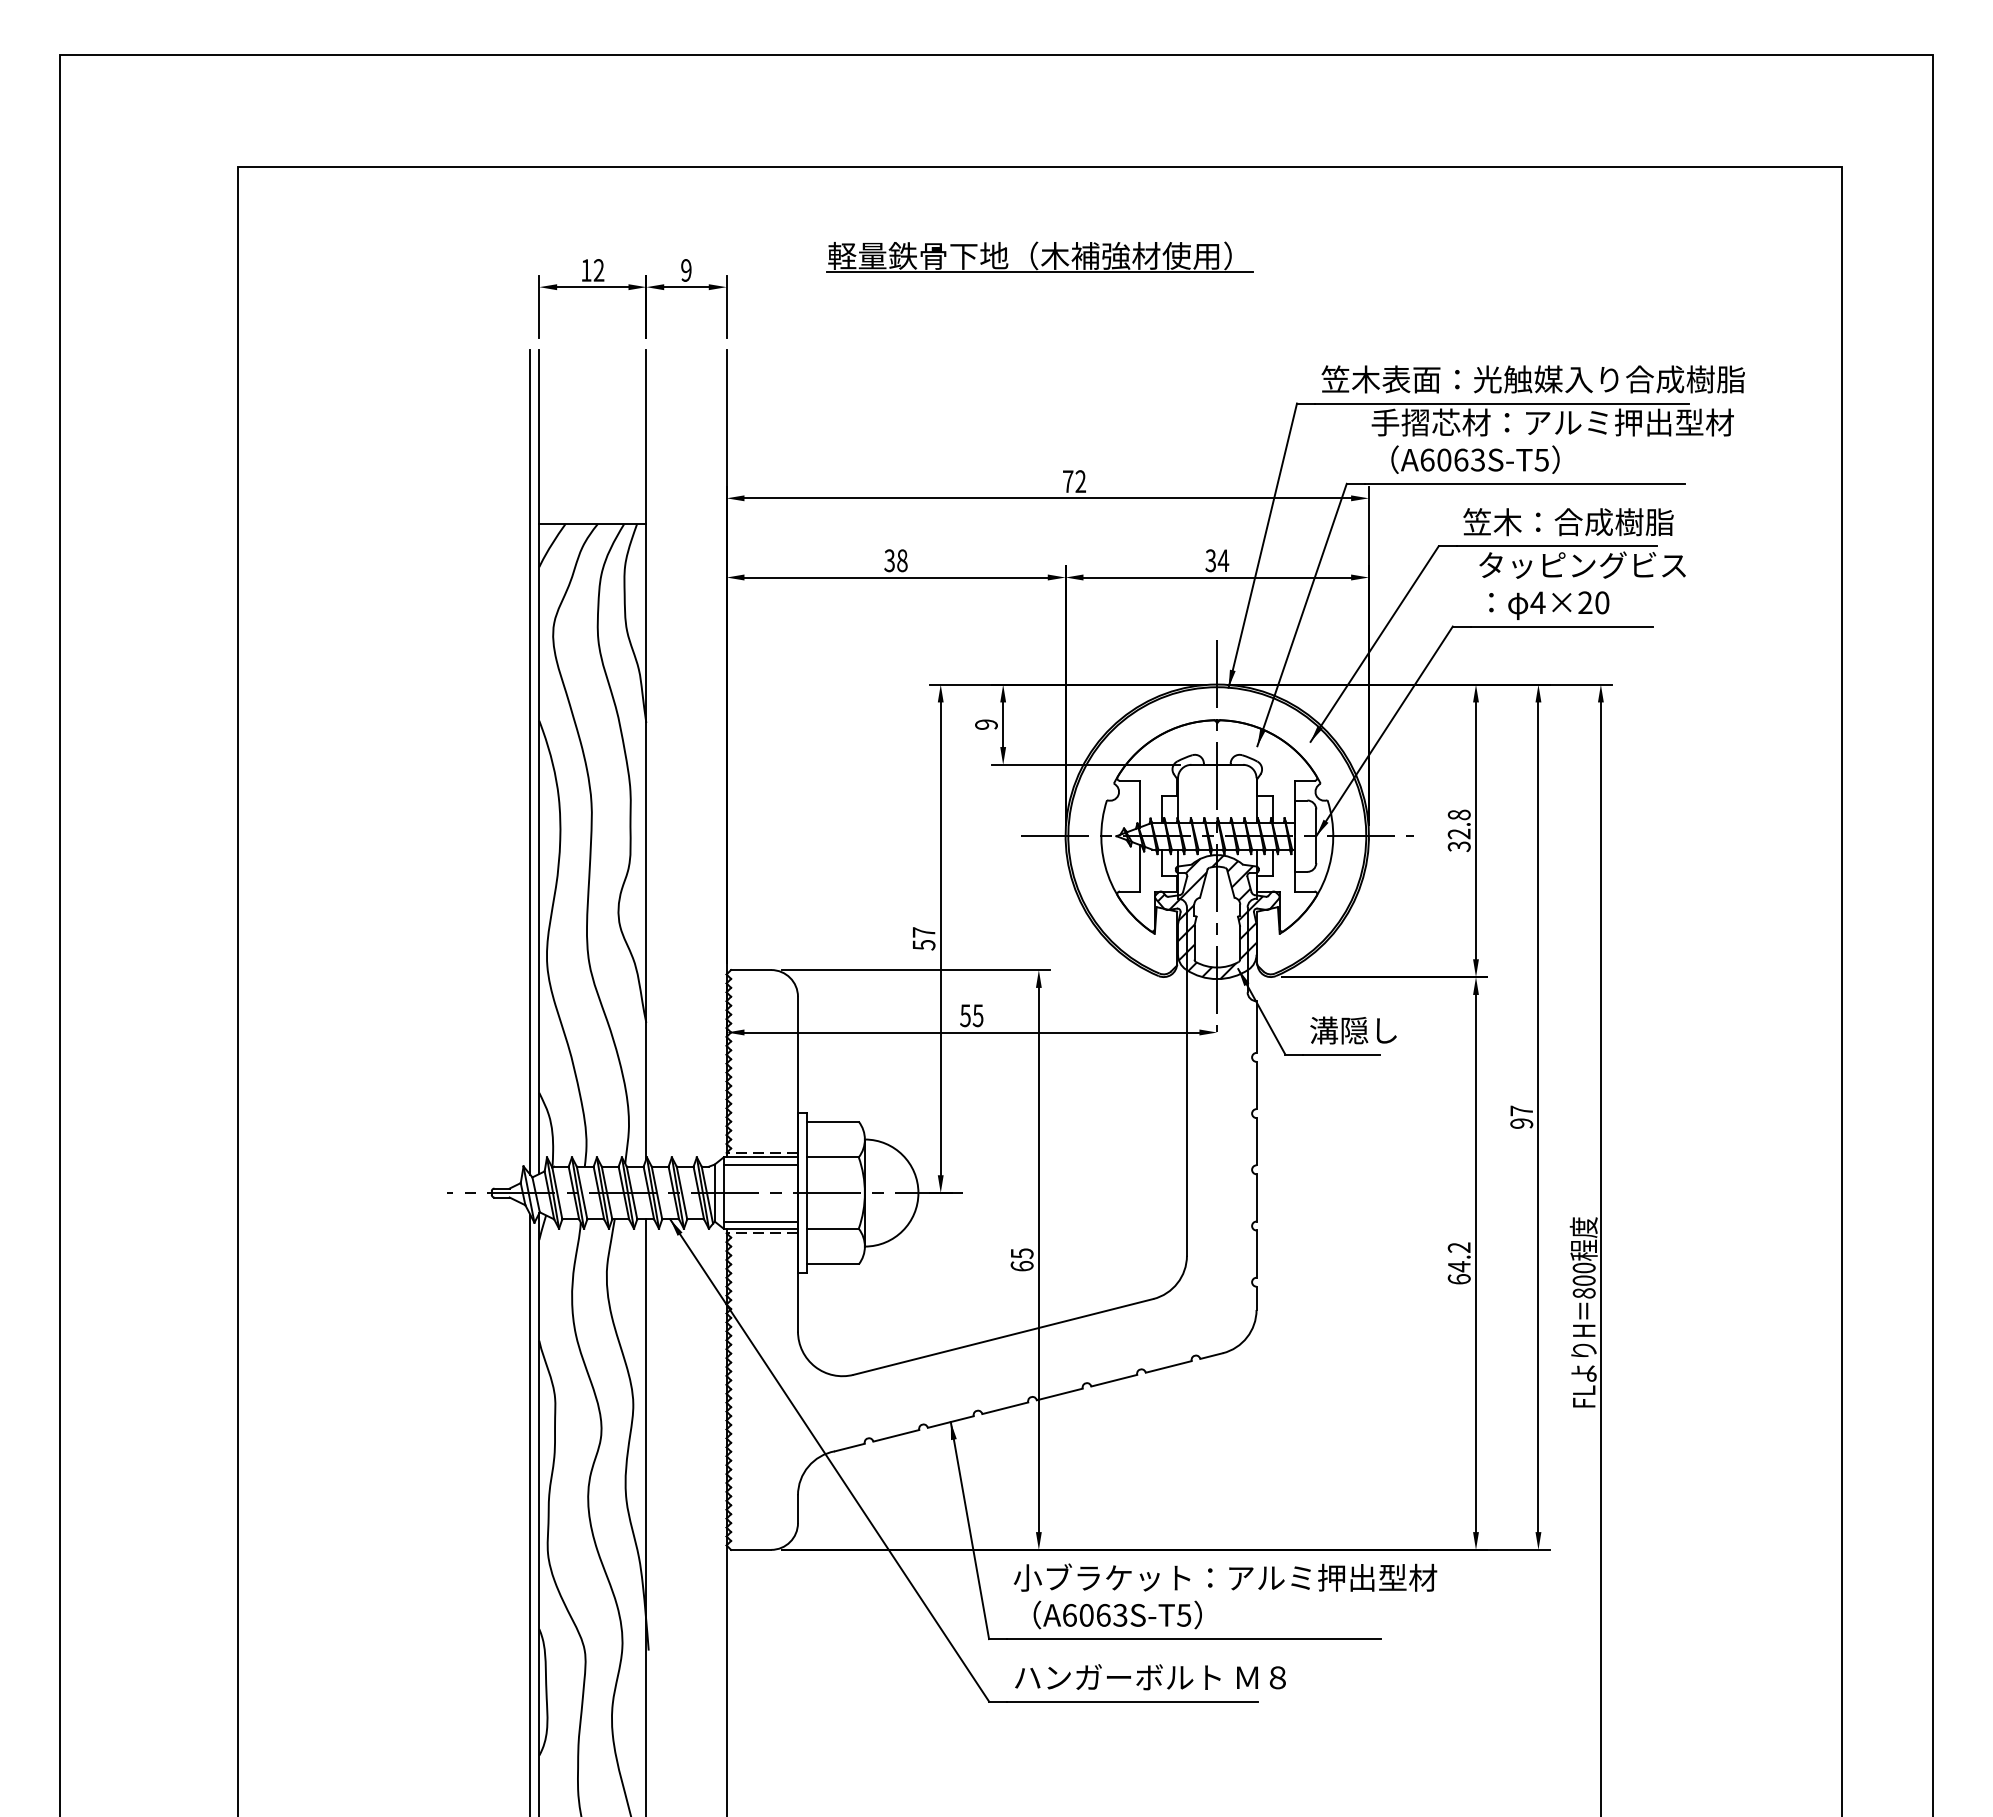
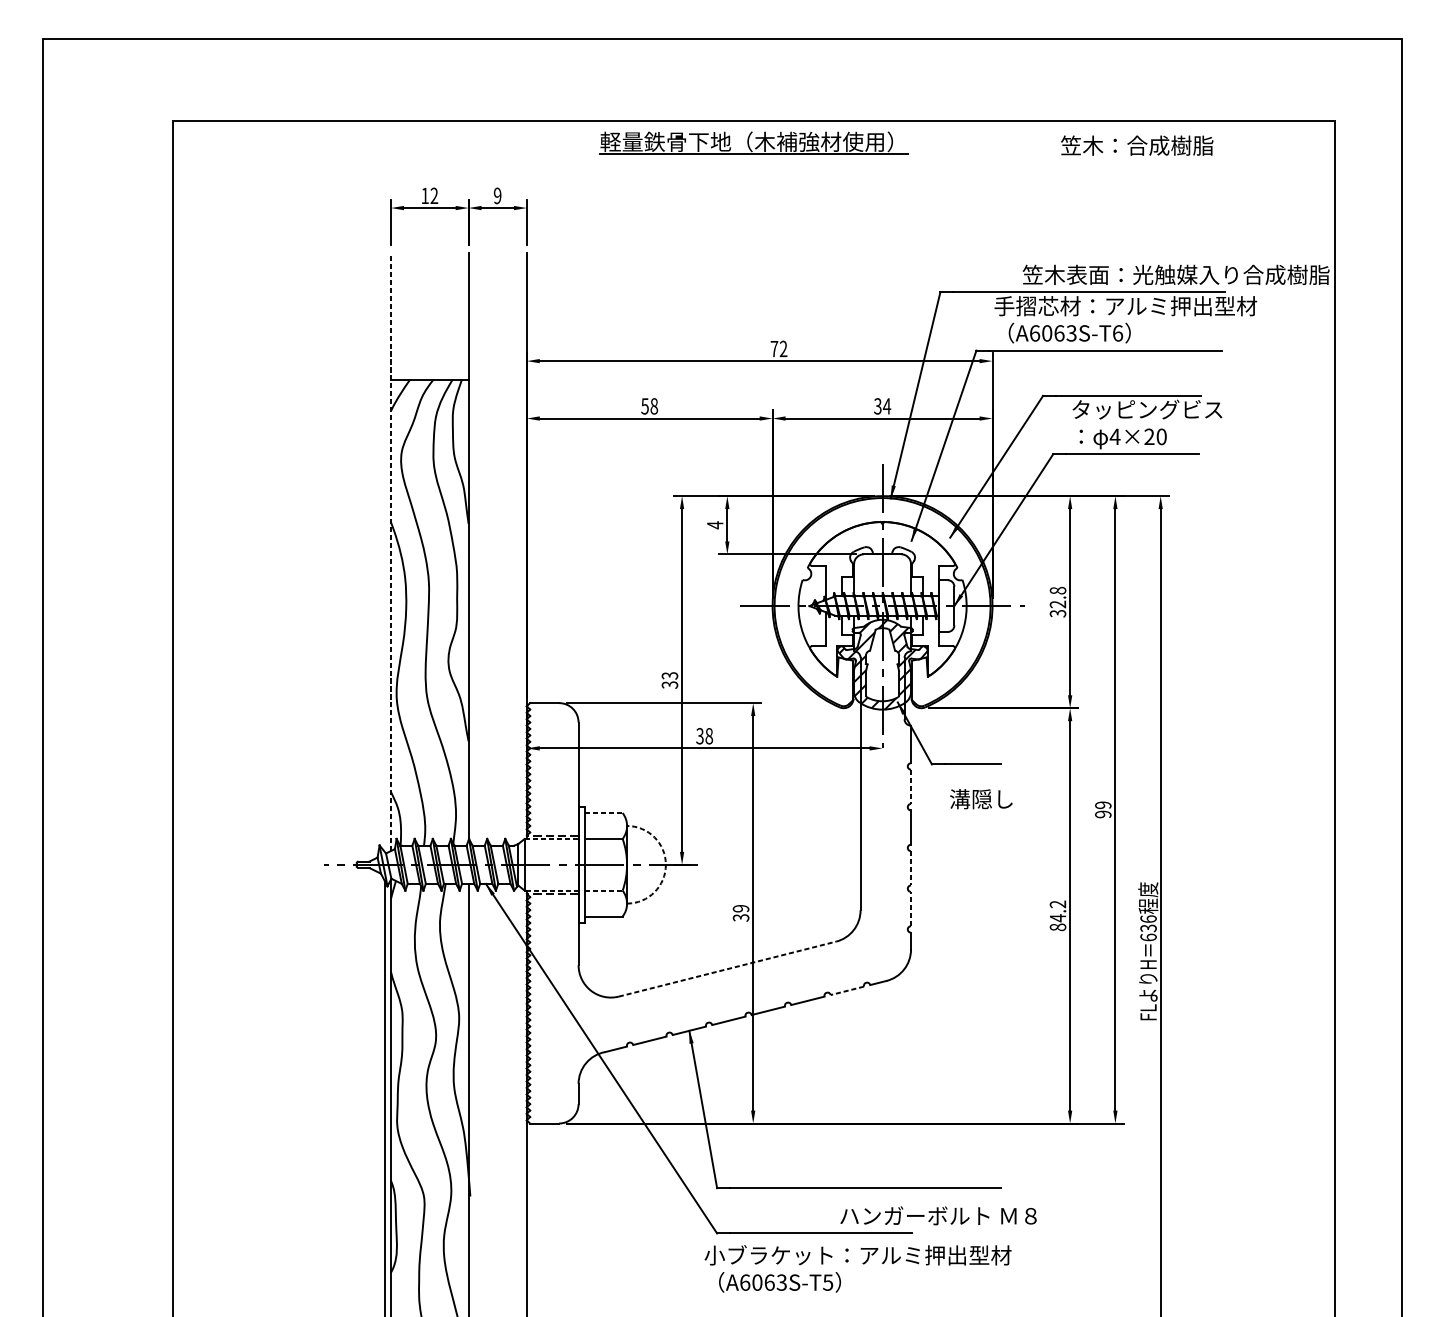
part: (1039, 256) -> (753, 142), moved
text: (1532, 379) -> (1175, 274), moved
text: (1541, 459) -> (1117, 332), A6063S-T5 -> A6063S-T6
text: (1568, 522) -> (1137, 145), moved
text: (889, 560) -> (644, 406), 38 -> 58
text: (986, 724) -> (715, 525), 9 -> 4
line: (530, 761) -> (384, 551), removed
line: (539, 761) -> (391, 551), solid -> dashed
text: (923, 938) -> (669, 680), 57 -> 33
text: (971, 1015) -> (704, 736), 55 -> 38
text: (1353, 1030) -> (981, 799), moved
line: (1256, 1085) -> (911, 786), solid -> dashed
text: (1521, 1110) -> (1103, 804), 97 -> 99
line: (832, 1121) -> (603, 812), solid -> dashed
line: (761, 1157) -> (552, 839), solid -> dashed
line: (760, 1164) -> (551, 844), removed
arc: (918, 1193) -> (665, 865), solid -> dashed
line: (1256, 1197) -> (911, 868), solid -> dashed
line: (760, 1221) -> (551, 885), removed
line: (760, 1228) -> (551, 890), solid -> dashed
line: (832, 1228) -> (603, 890), solid -> dashed
line: (1256, 1254) -> (911, 909), solid -> dashed
text: (1021, 1259) -> (740, 912), 65 -> 39
text: (1458, 1279) -> (1057, 927), 64.2 -> 84.2
text: (1583, 1280) -> (1148, 928), 800 -> 636
line: (1003, 1336) -> (727, 968), solid -> dashed
line: (1168, 1366) -> (847, 990), solid -> dashed
text: (1225, 1596) -> (858, 1268), moved
text: (1150, 1677) -> (938, 1216), moved

